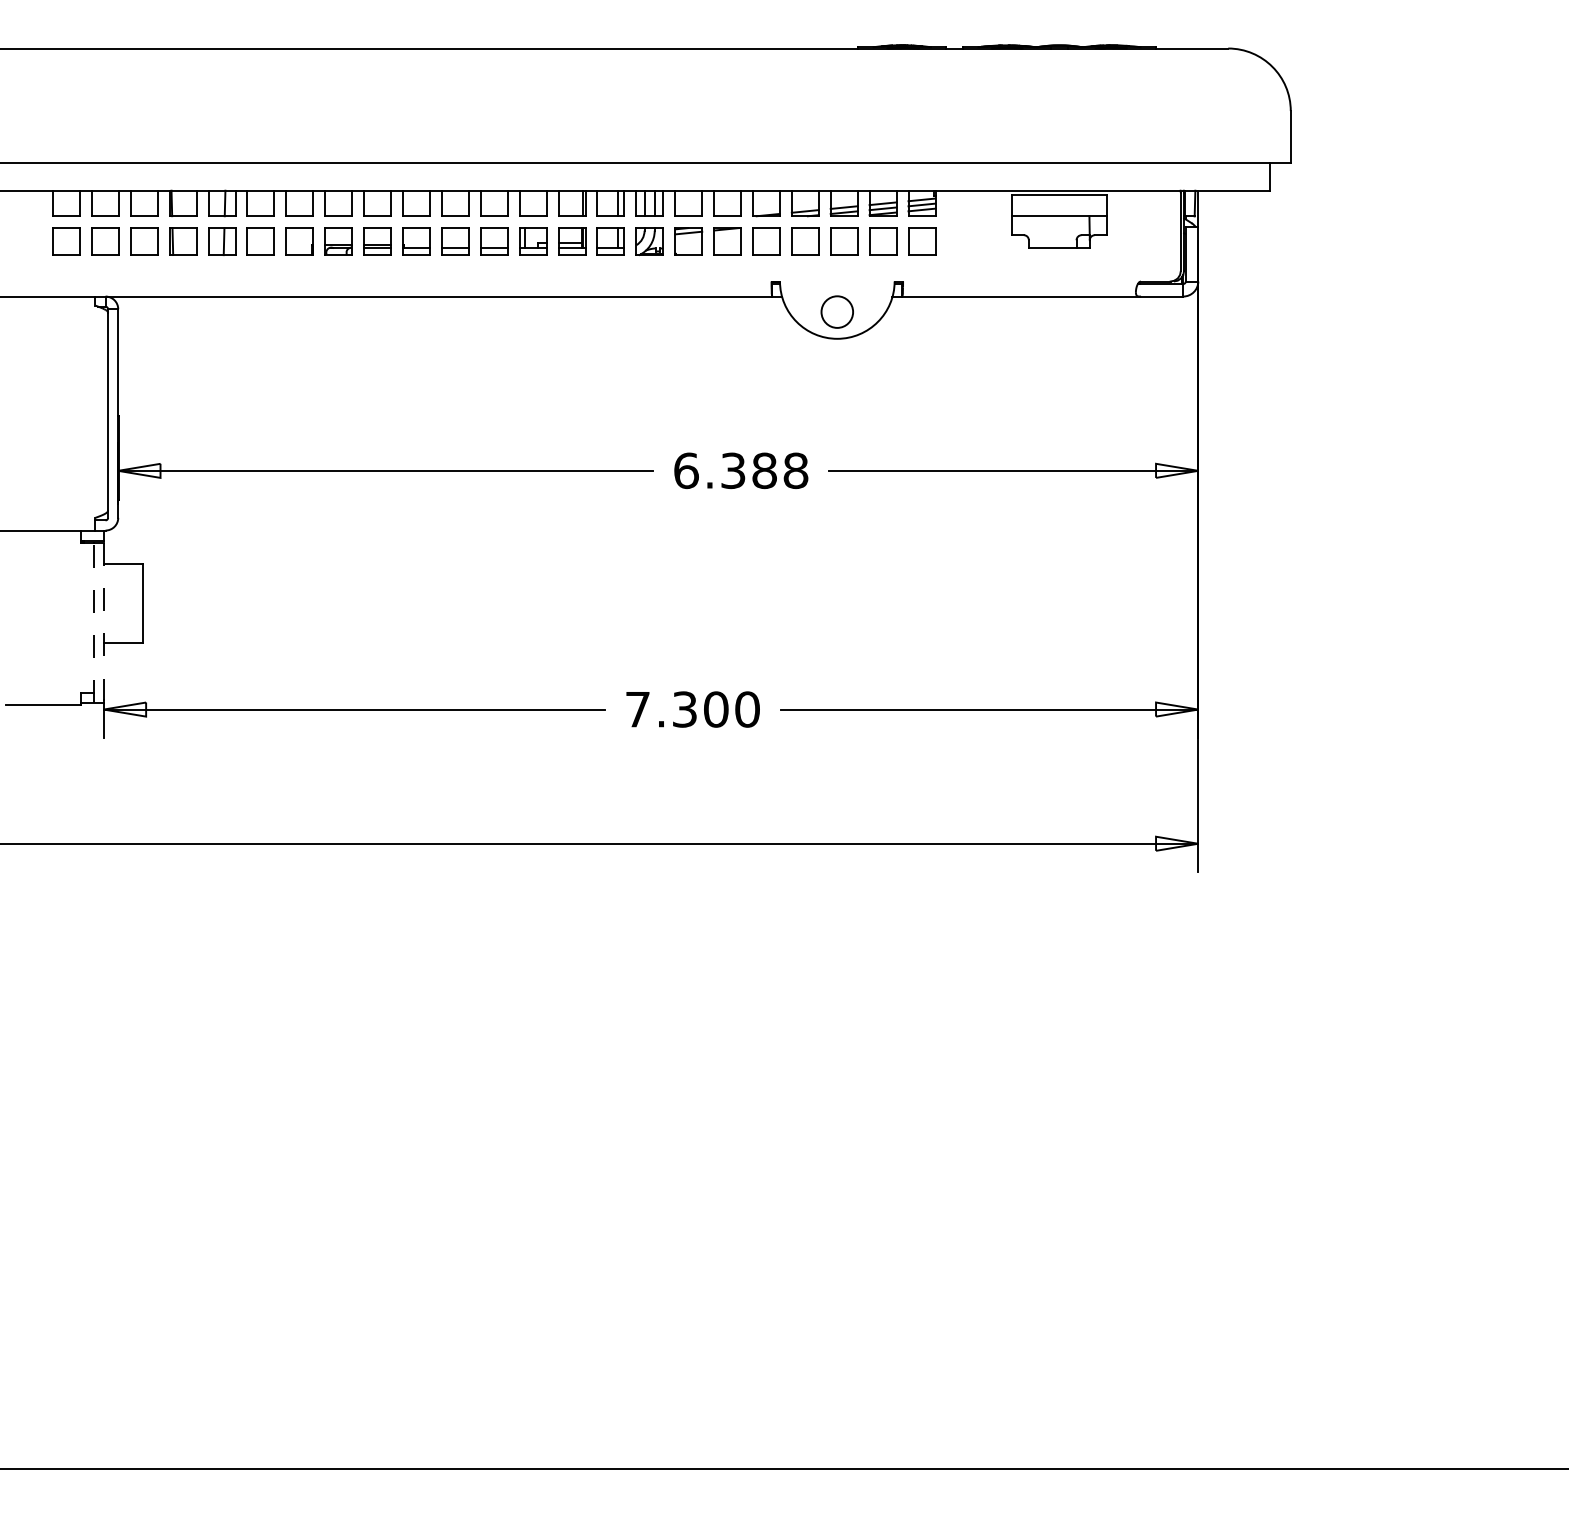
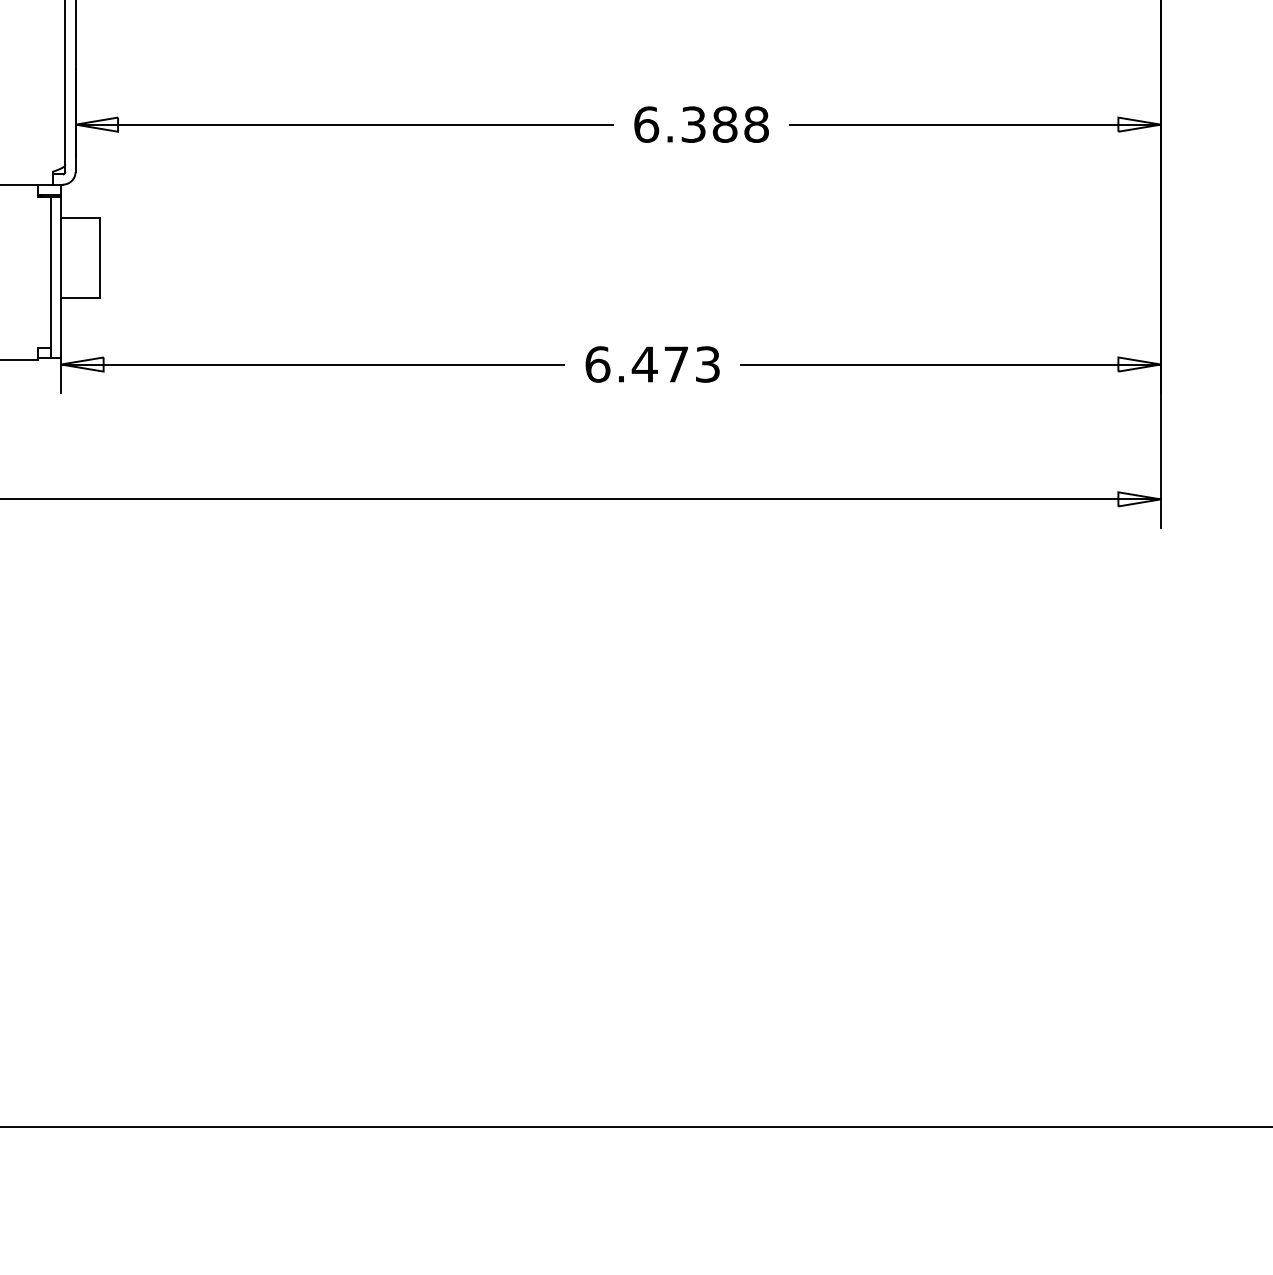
line: (93, 623) -> (50, 278), dashed -> solid
line: (103, 623) -> (60, 278), dashed -> solid
text: (692, 709) -> (652, 364), 7.300 -> 6.473

